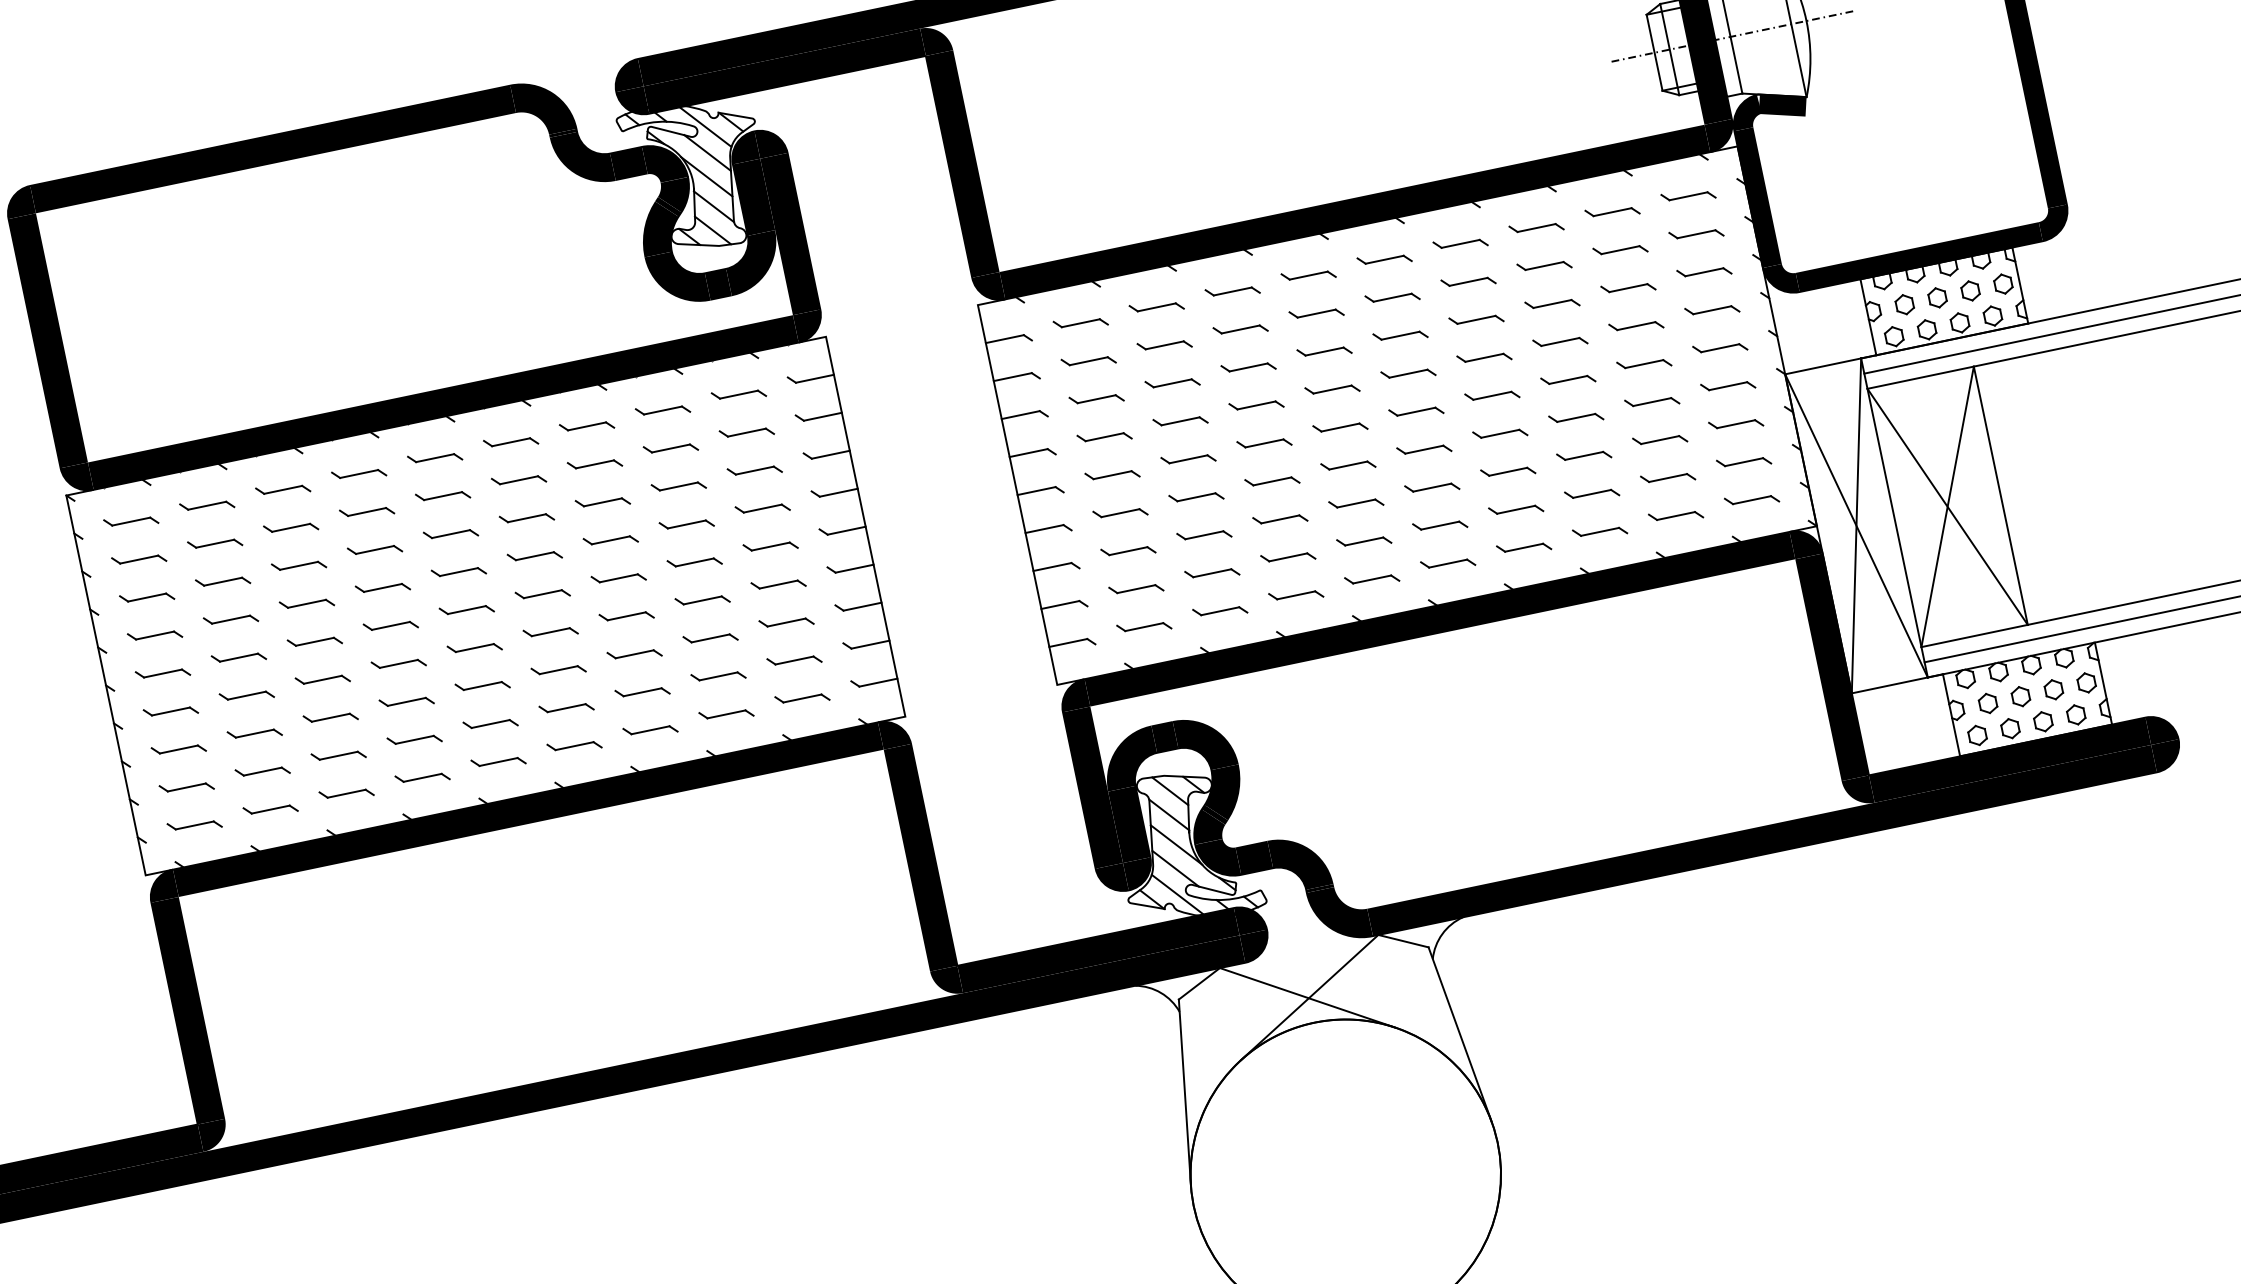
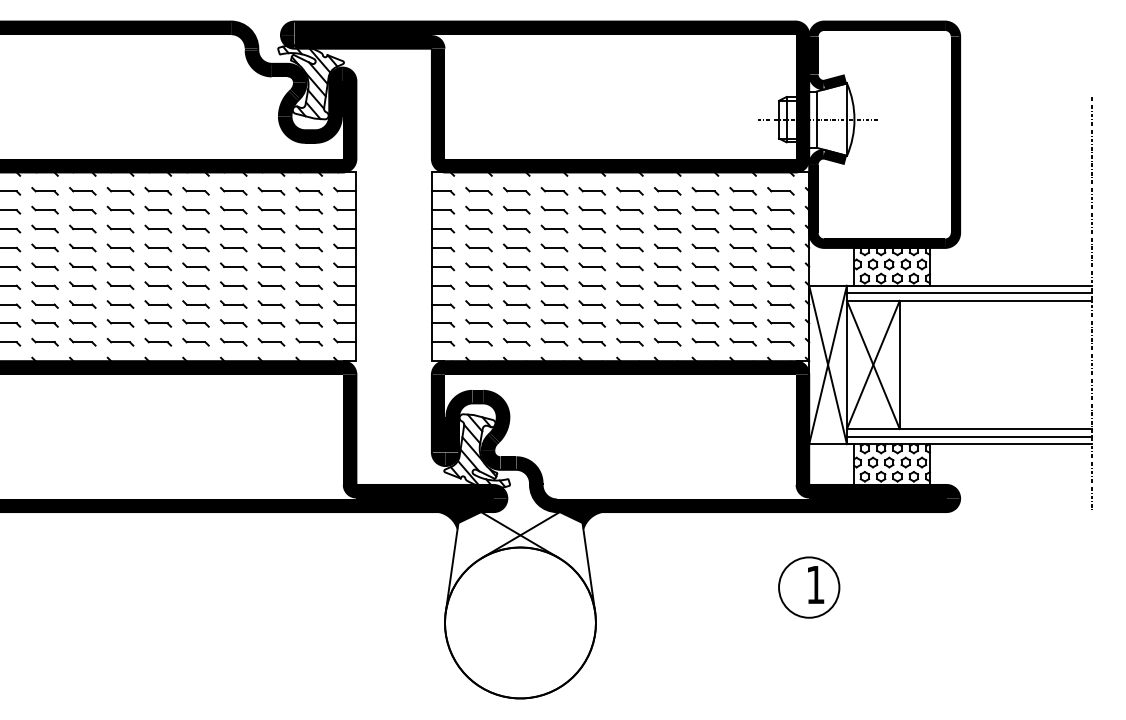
fill: (1423, 943) -> (580, 520), added
part: (1912, 981) -> (809, 587), added
fill: (1181, 993) -> (460, 520), added

